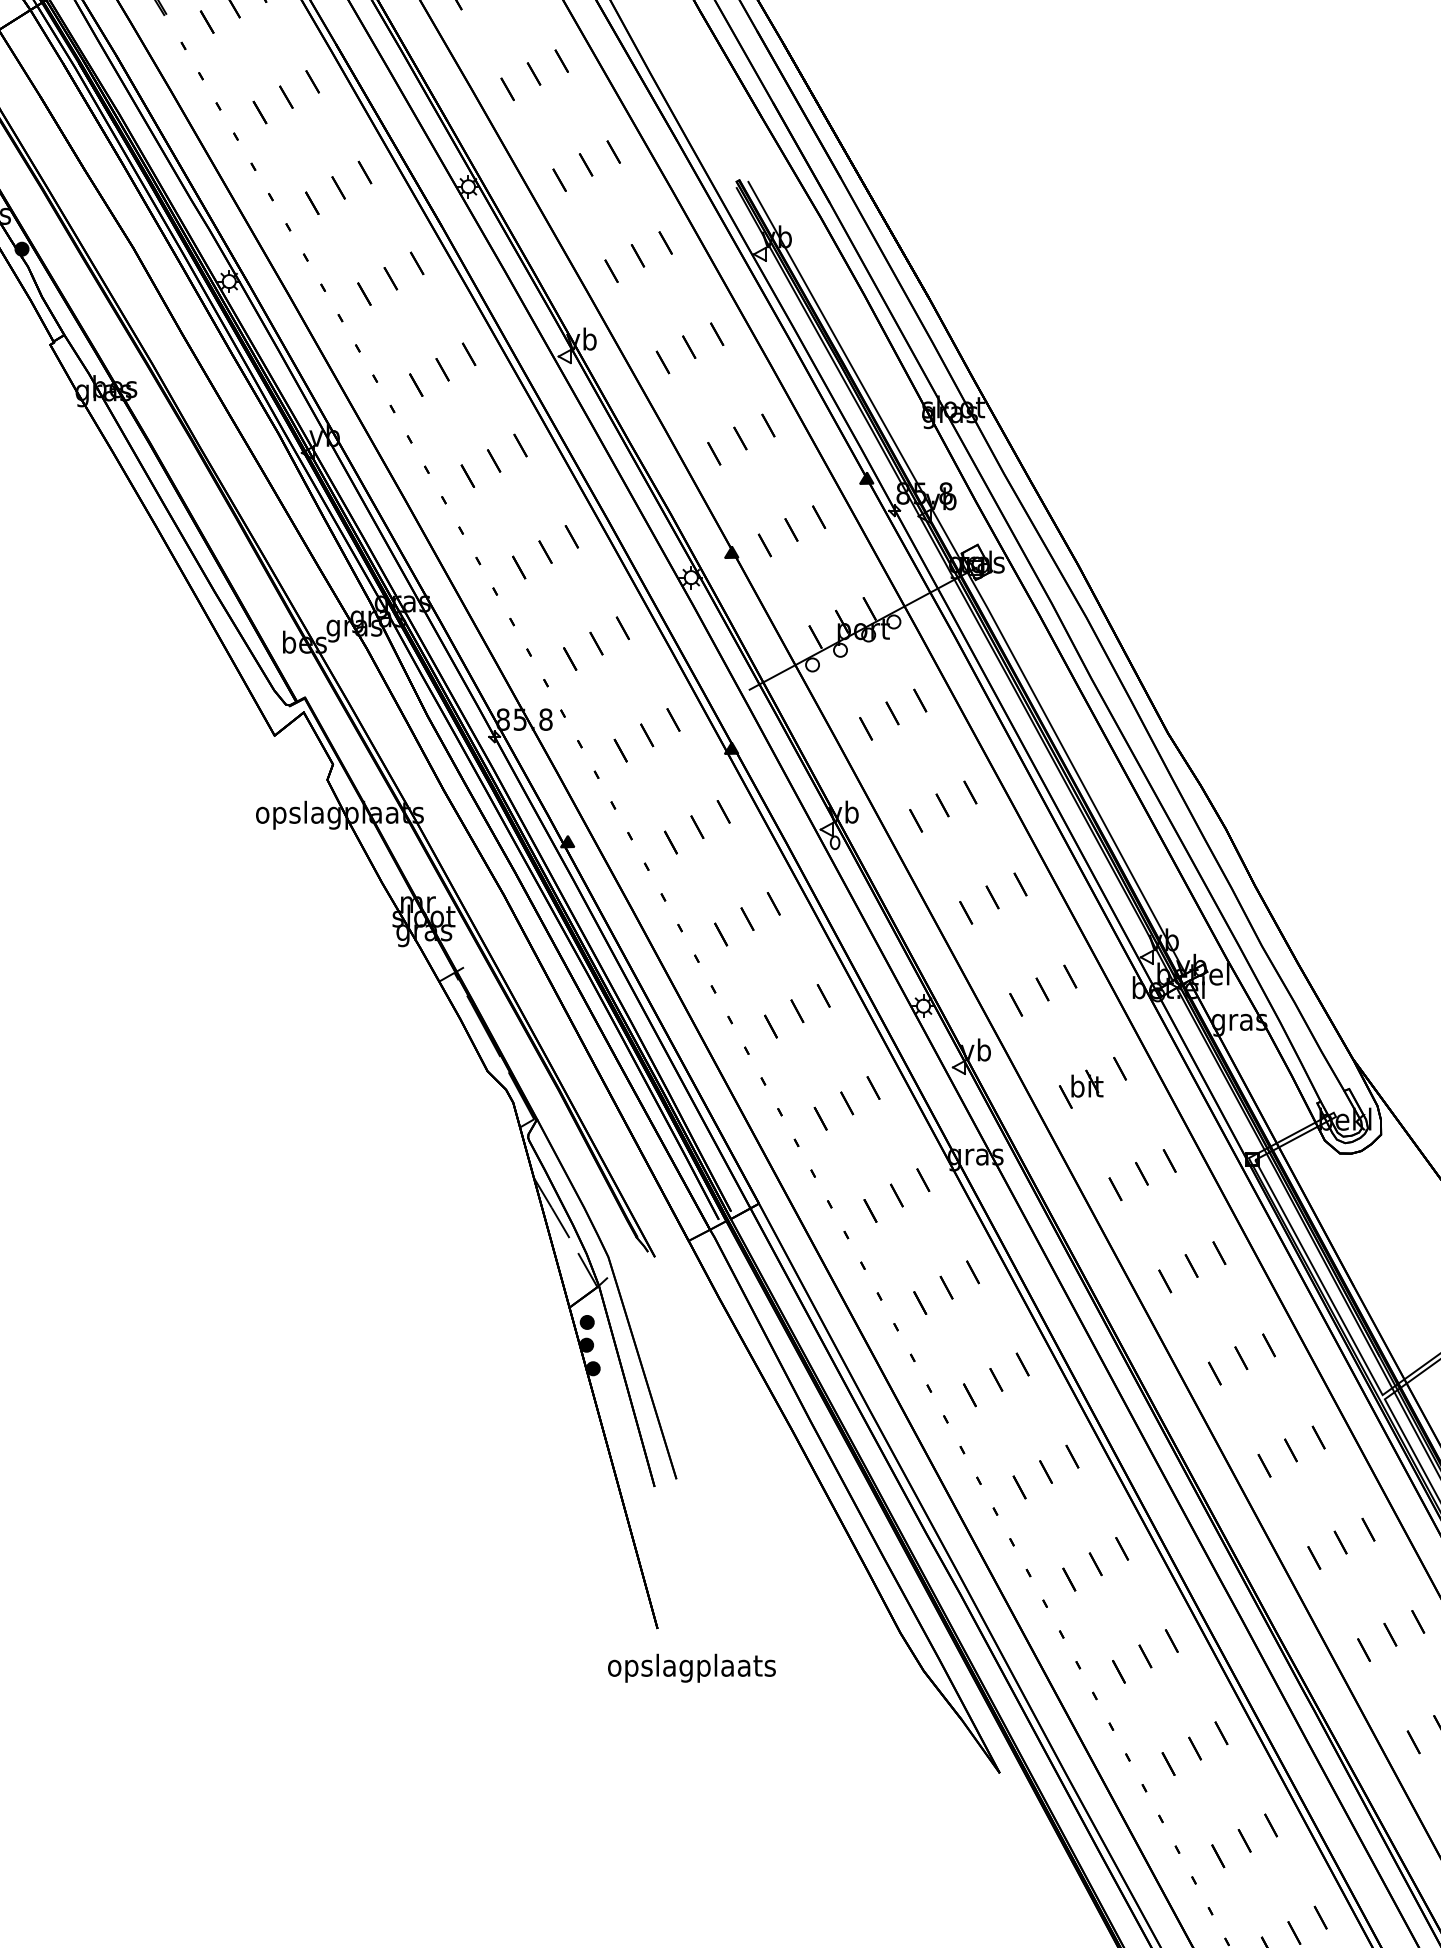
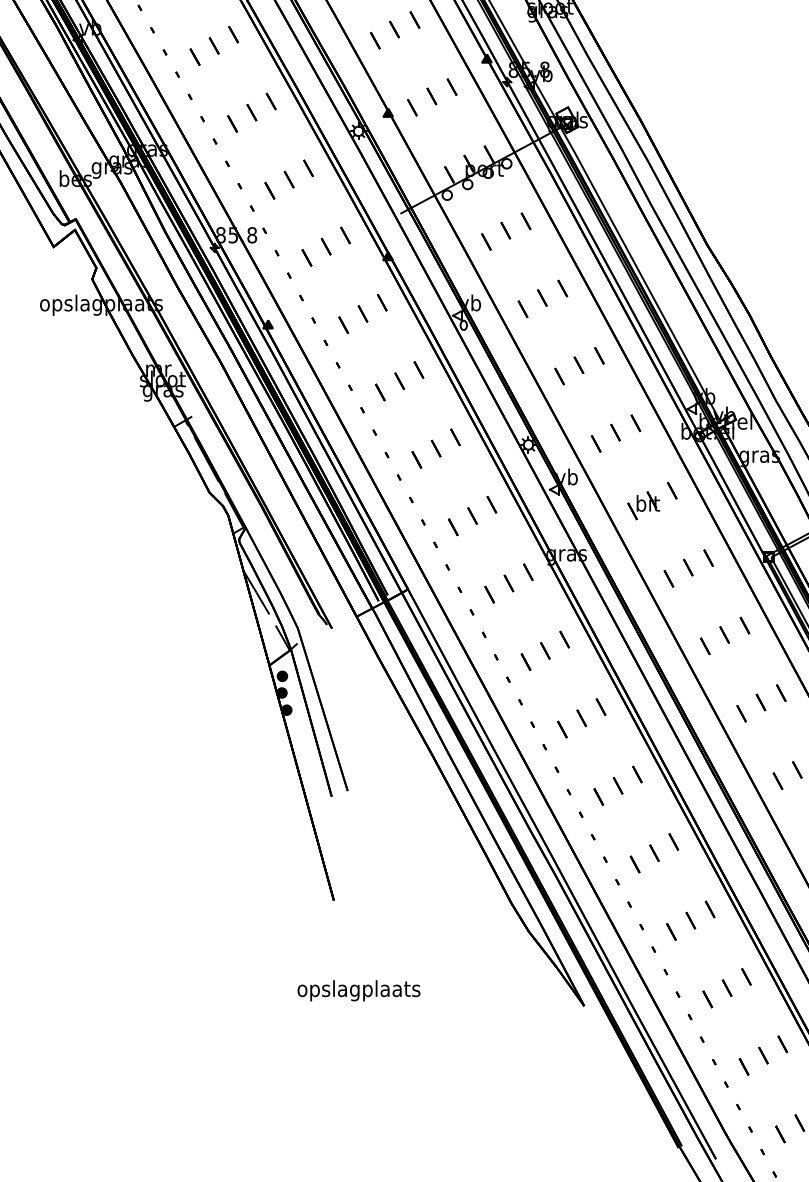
text: (691, 1667) -> (358, 990), moved

